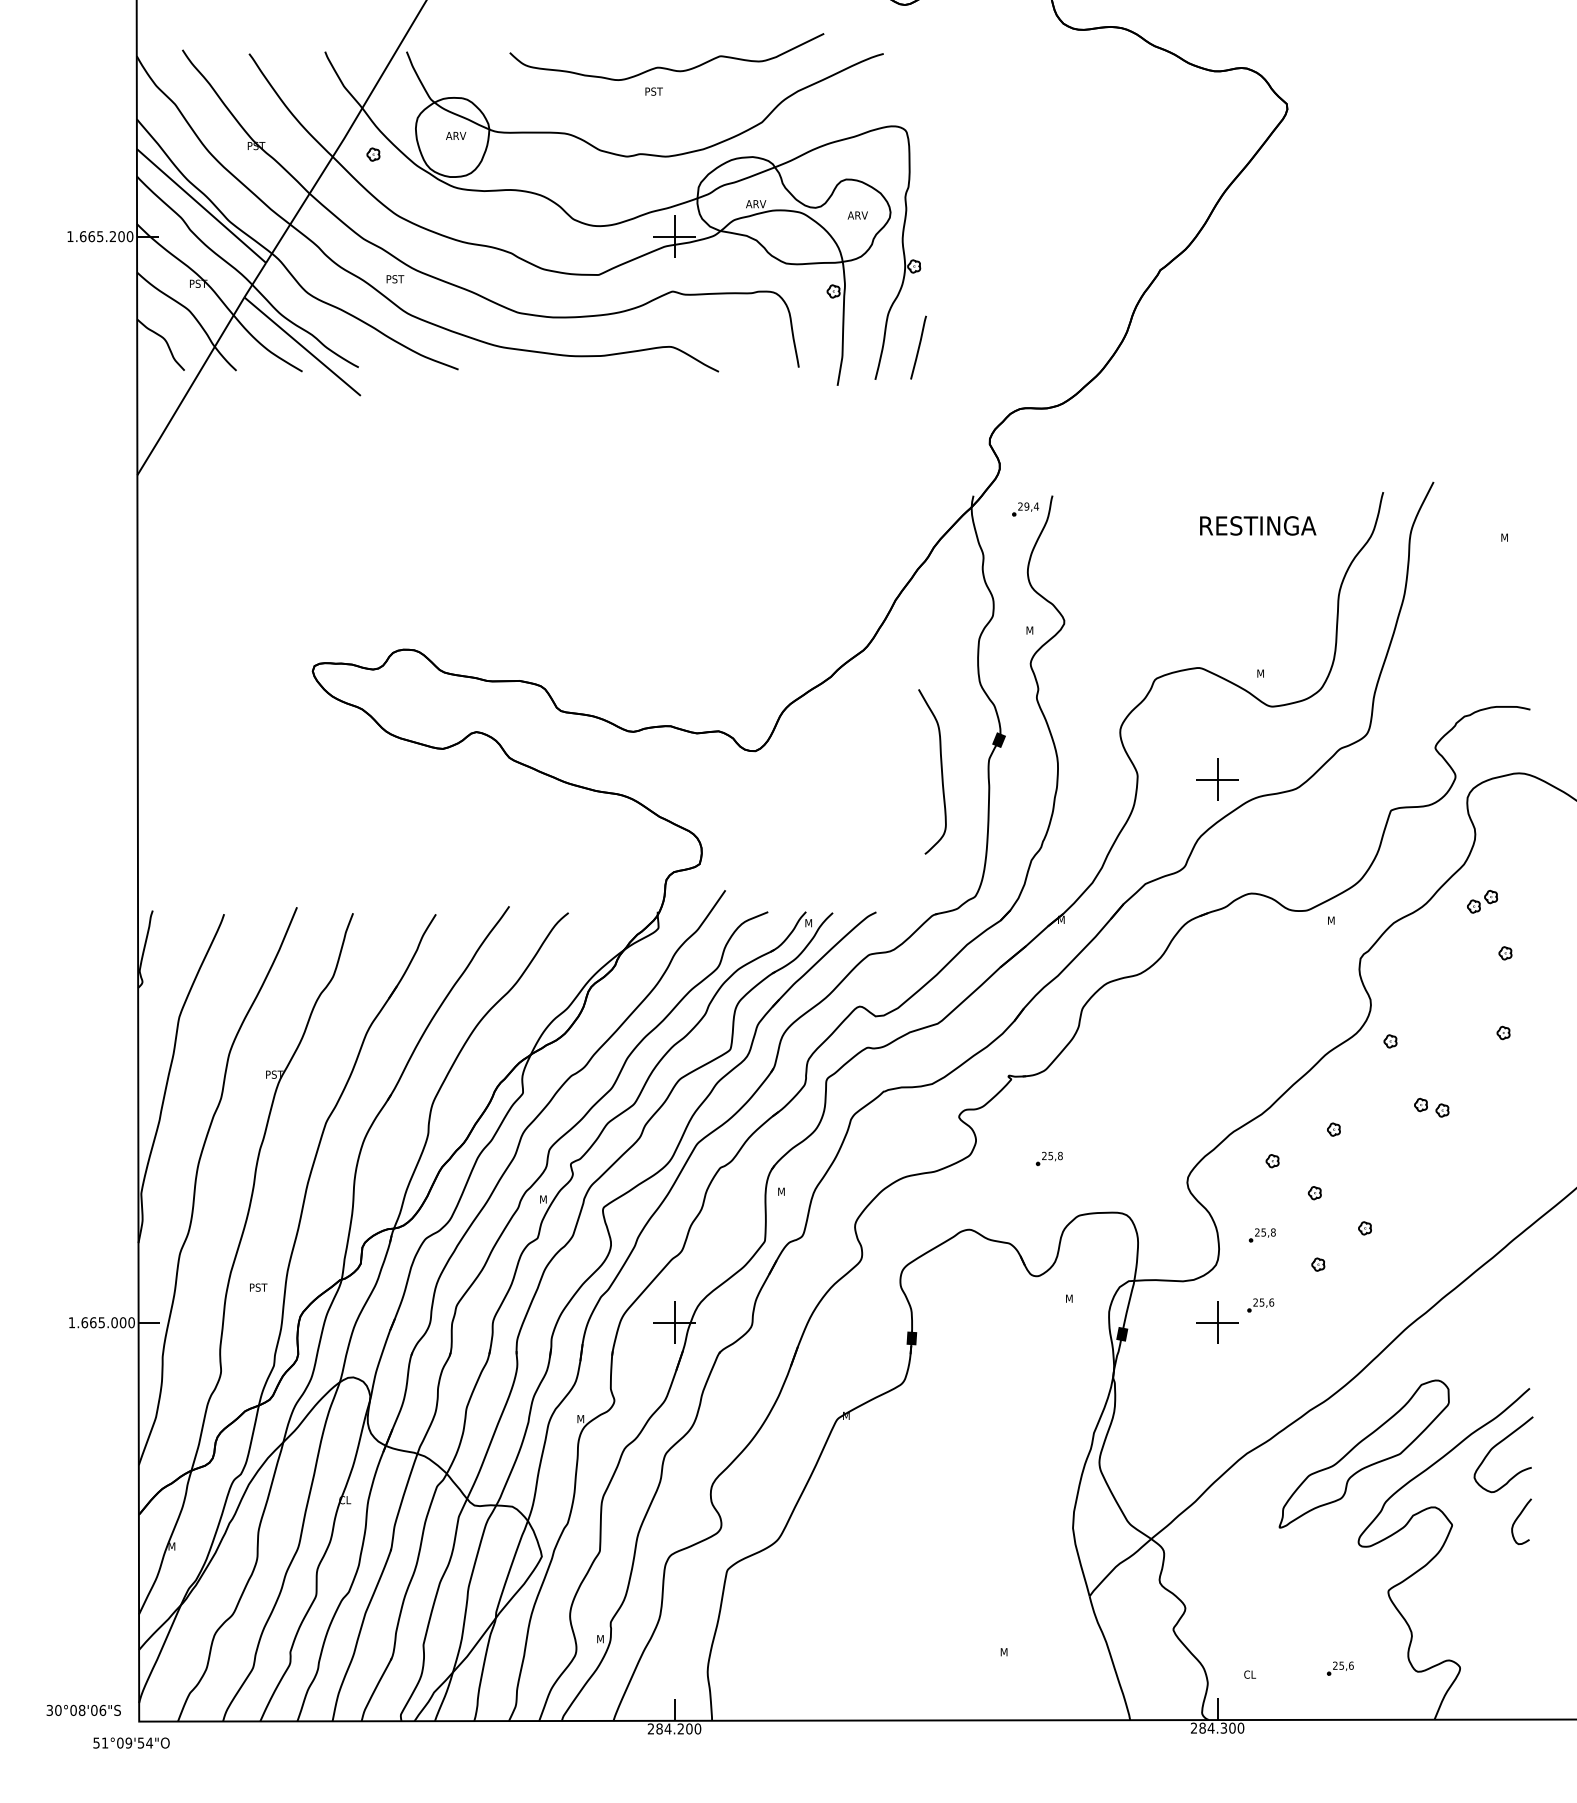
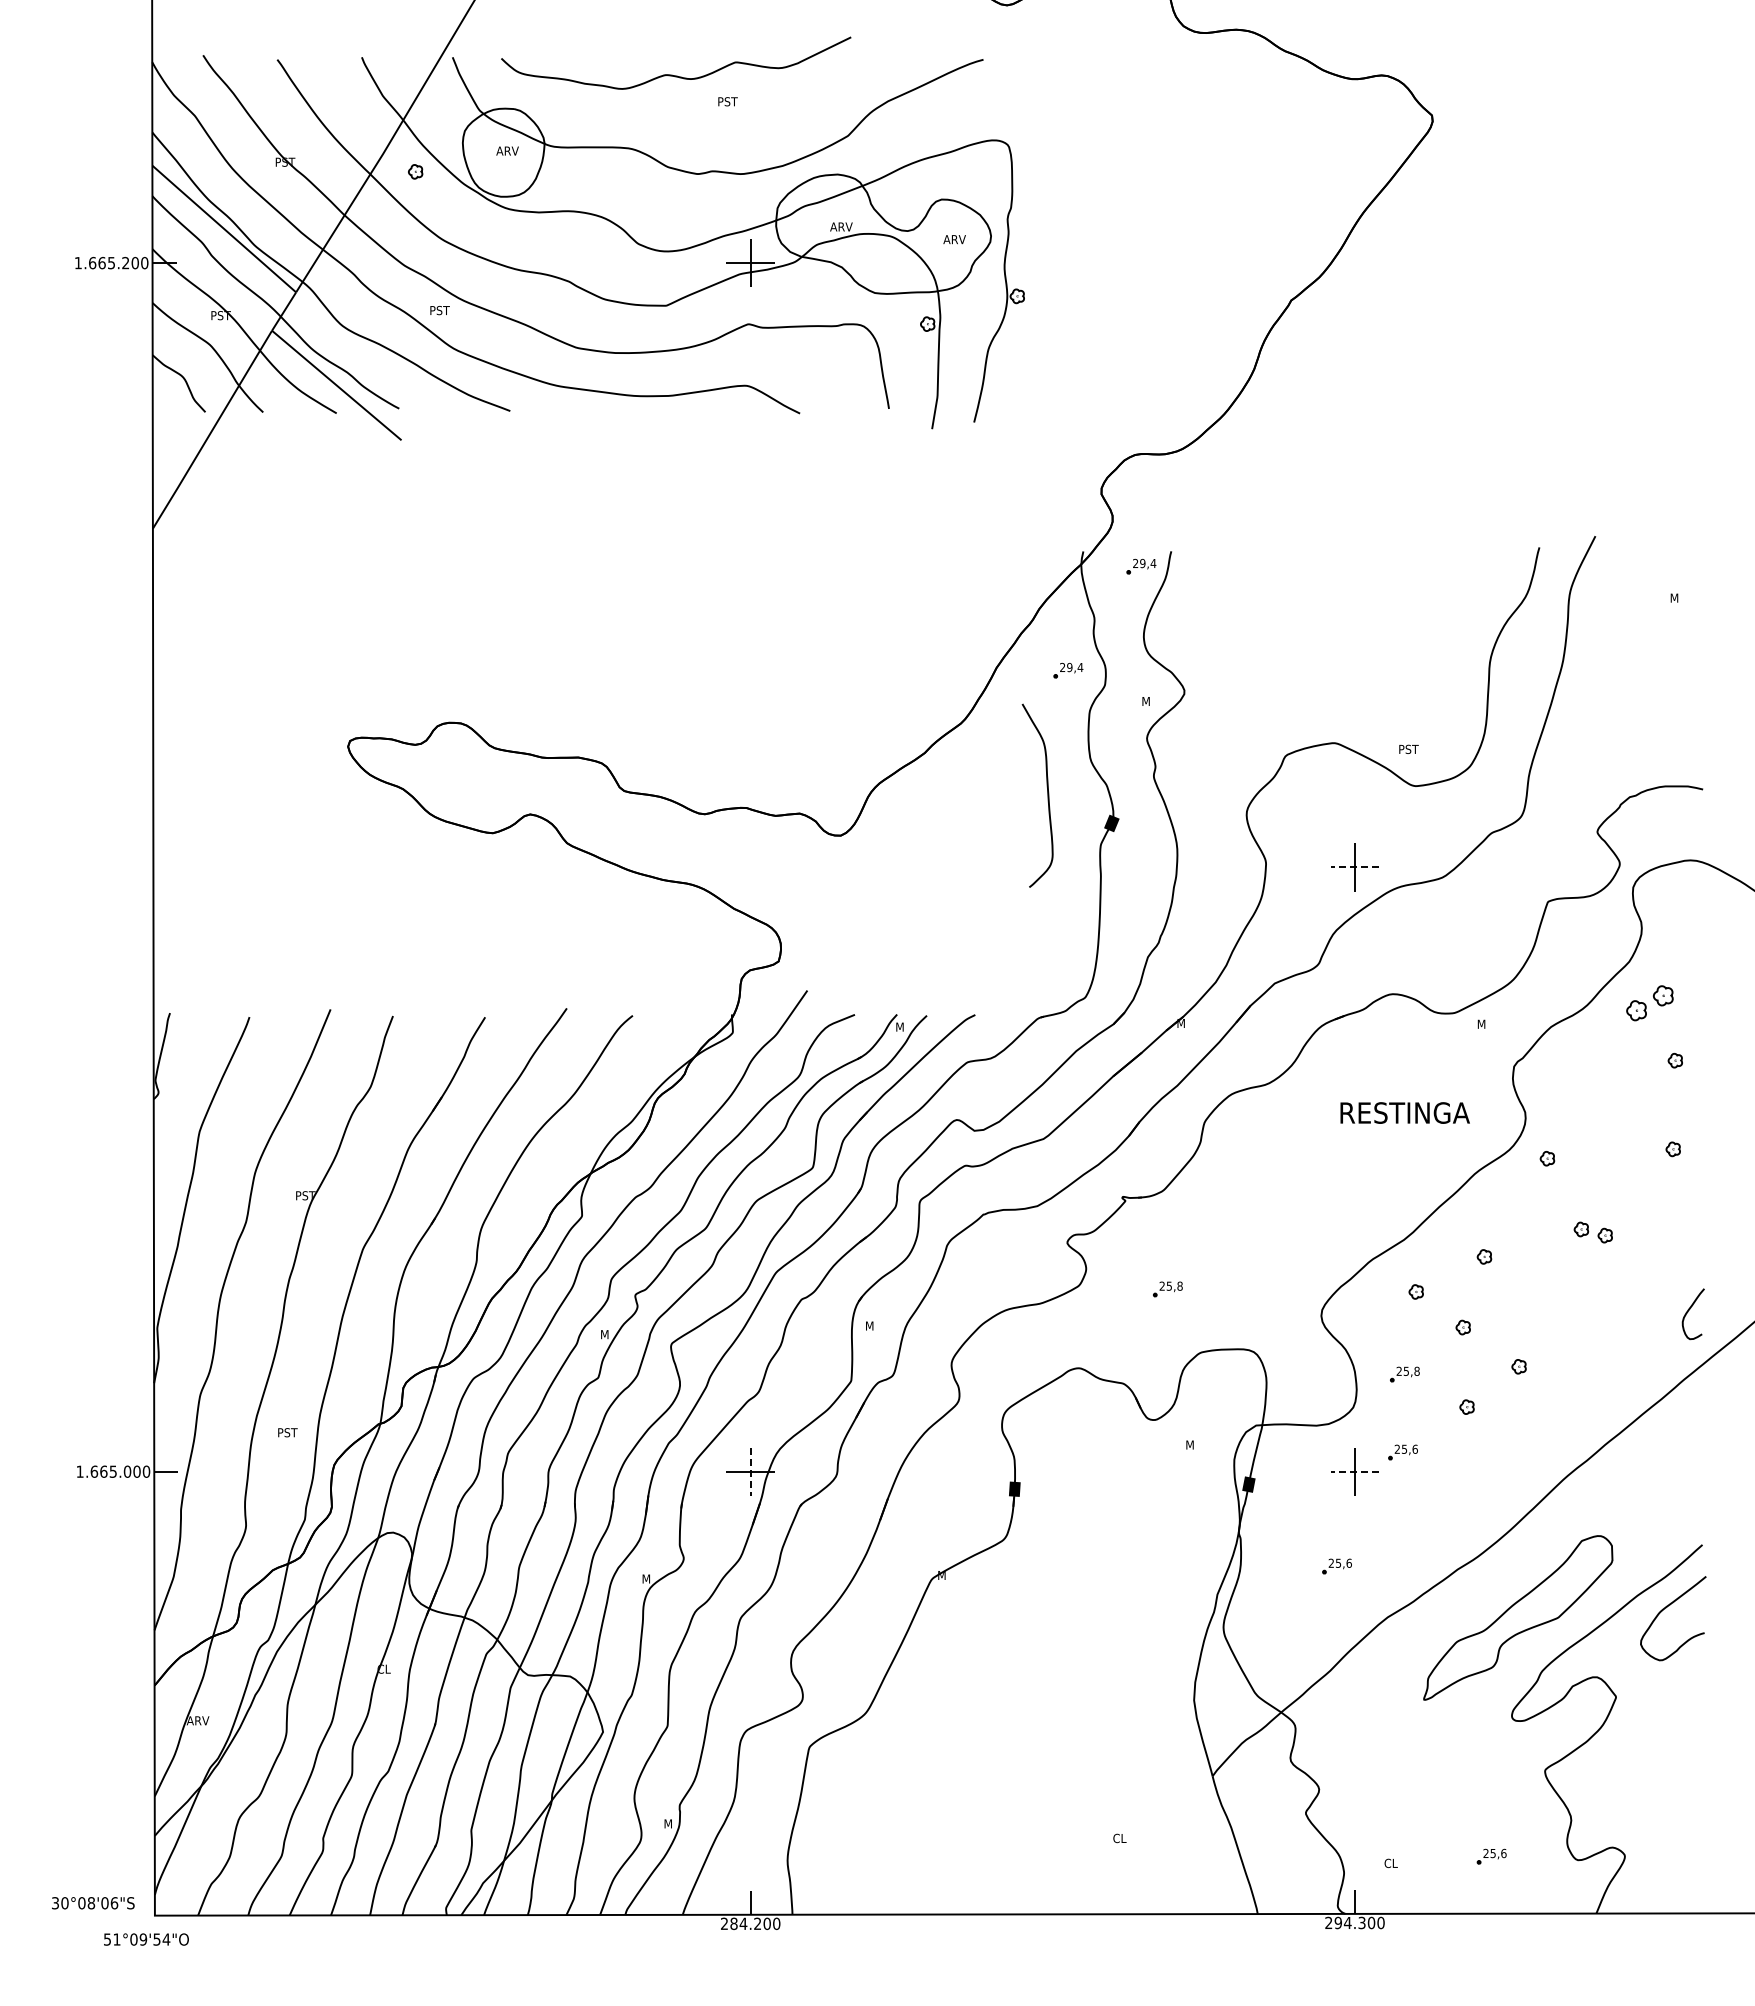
curve: (663, 67) -> (672, 74), moved
line: (918, 347) -> (1022, 386), removed
text: (1257, 525) -> (1404, 1112), moved
part: (960, 602) -> (1068, 670), added
text: (1266, 672) -> (1409, 748), M -> PST
curve: (941, 771) -> (1047, 795), moved
line: (1217, 779) -> (1354, 867), solid -> dashed
part: (1482, 901) -> (1649, 1003), size x1.4
line: (1217, 1322) -> (1354, 1471), solid -> dashed
line: (674, 1323) -> (750, 1472), solid -> dashed
part: (1200, 1407) -> (1336, 1566), added
curve: (1517, 1520) -> (1688, 1312), moved
text: (177, 1546) -> (197, 1720), M -> ARV
text: (1005, 1652) -> (1119, 1838), M -> CL
text: (1201, 1728) -> (1337, 1923), 284.300 -> 294.300

